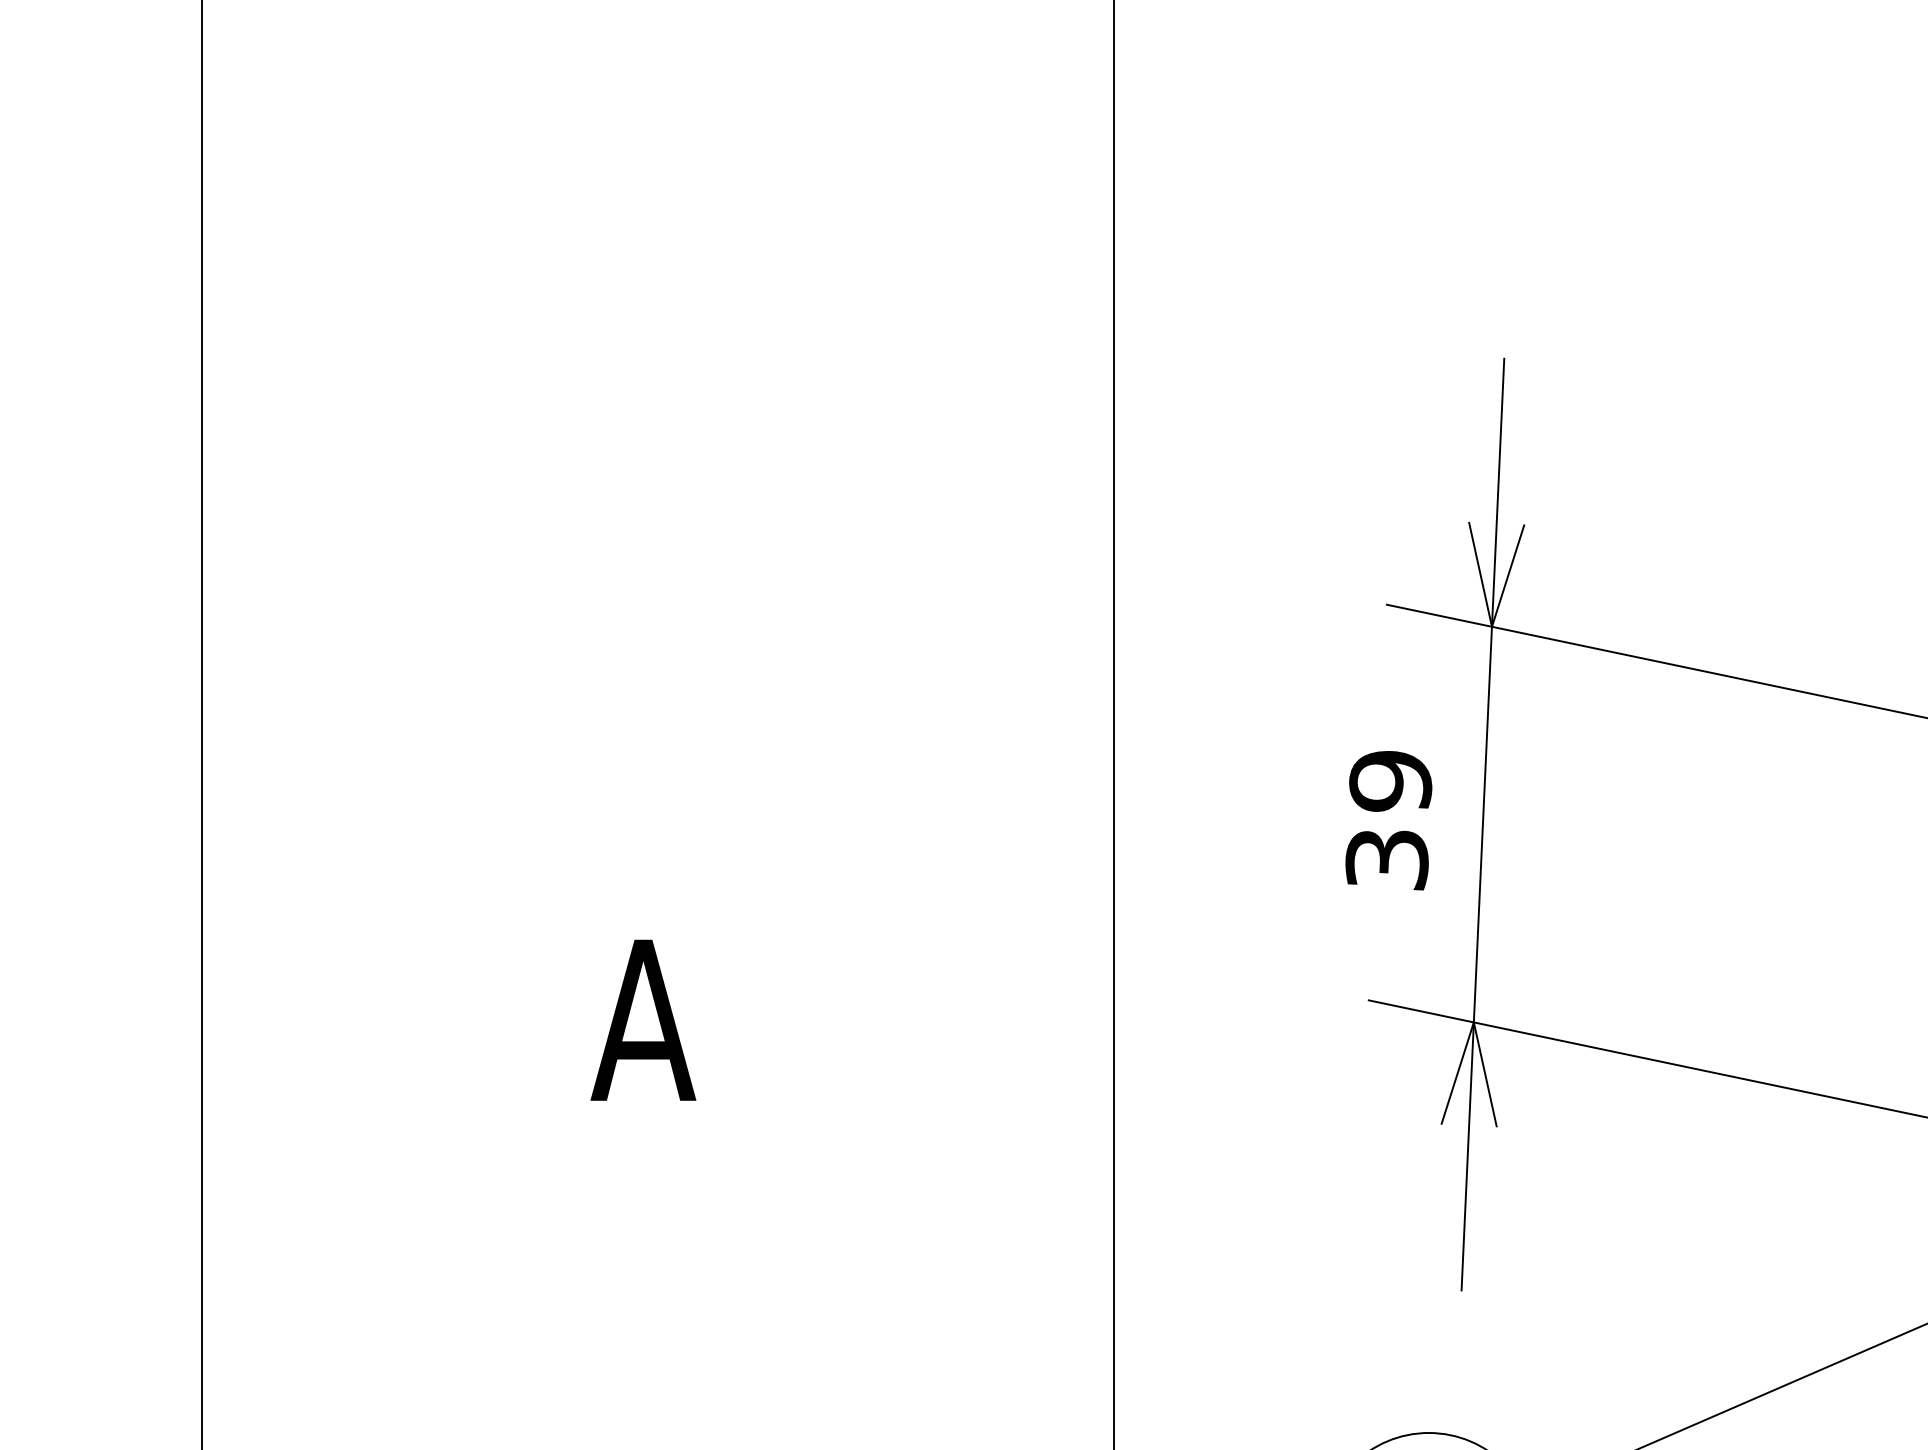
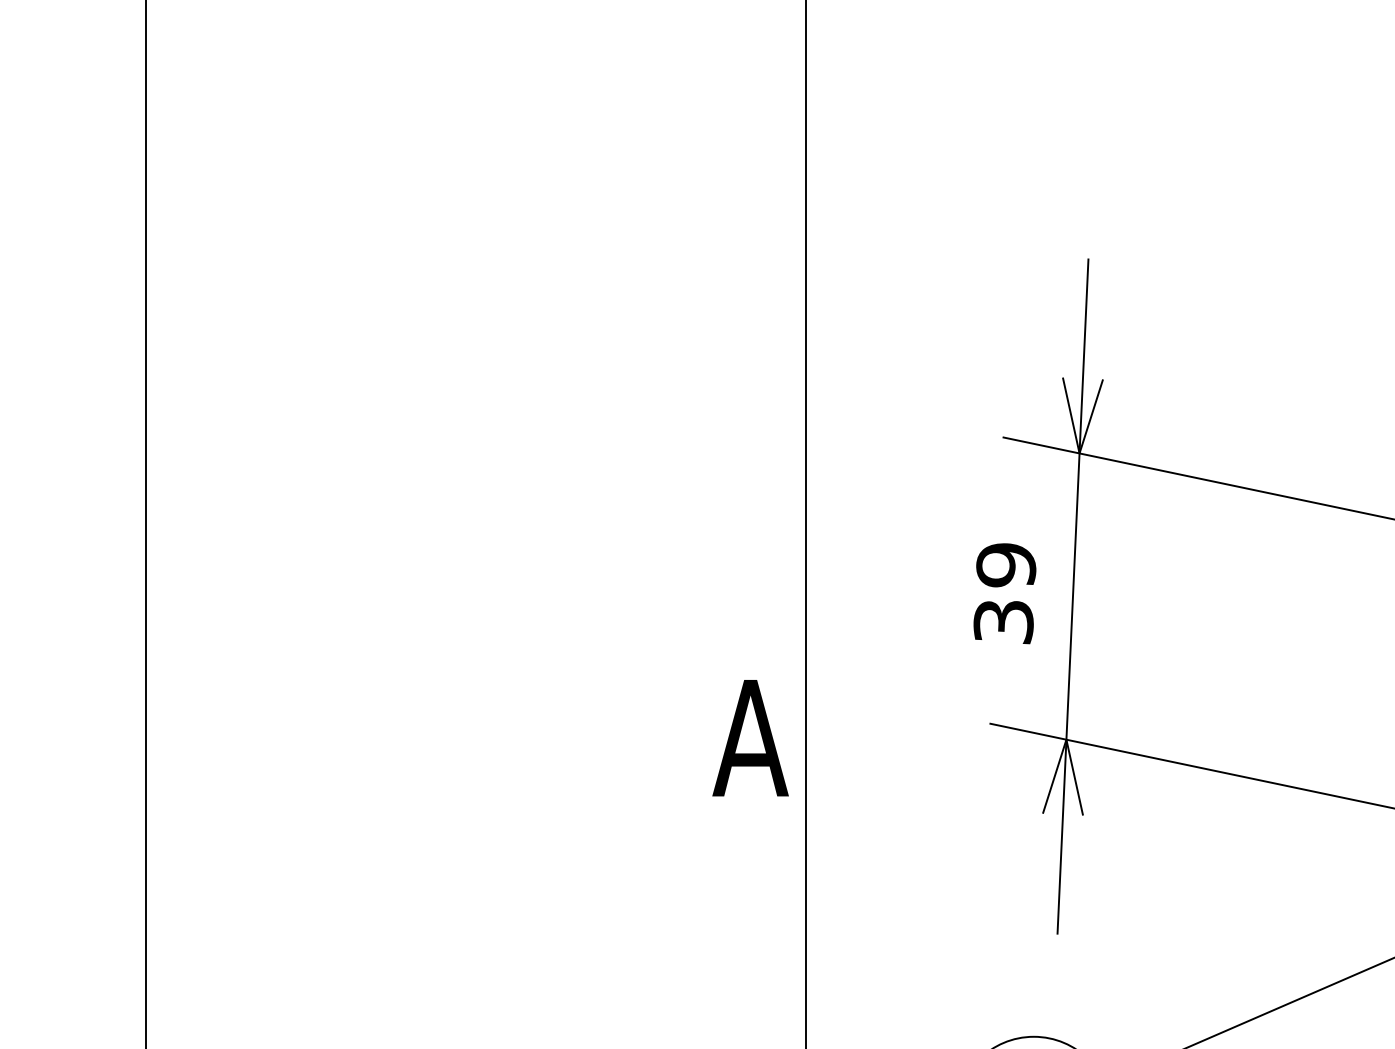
text: (643, 1019) -> (750, 737), moved

